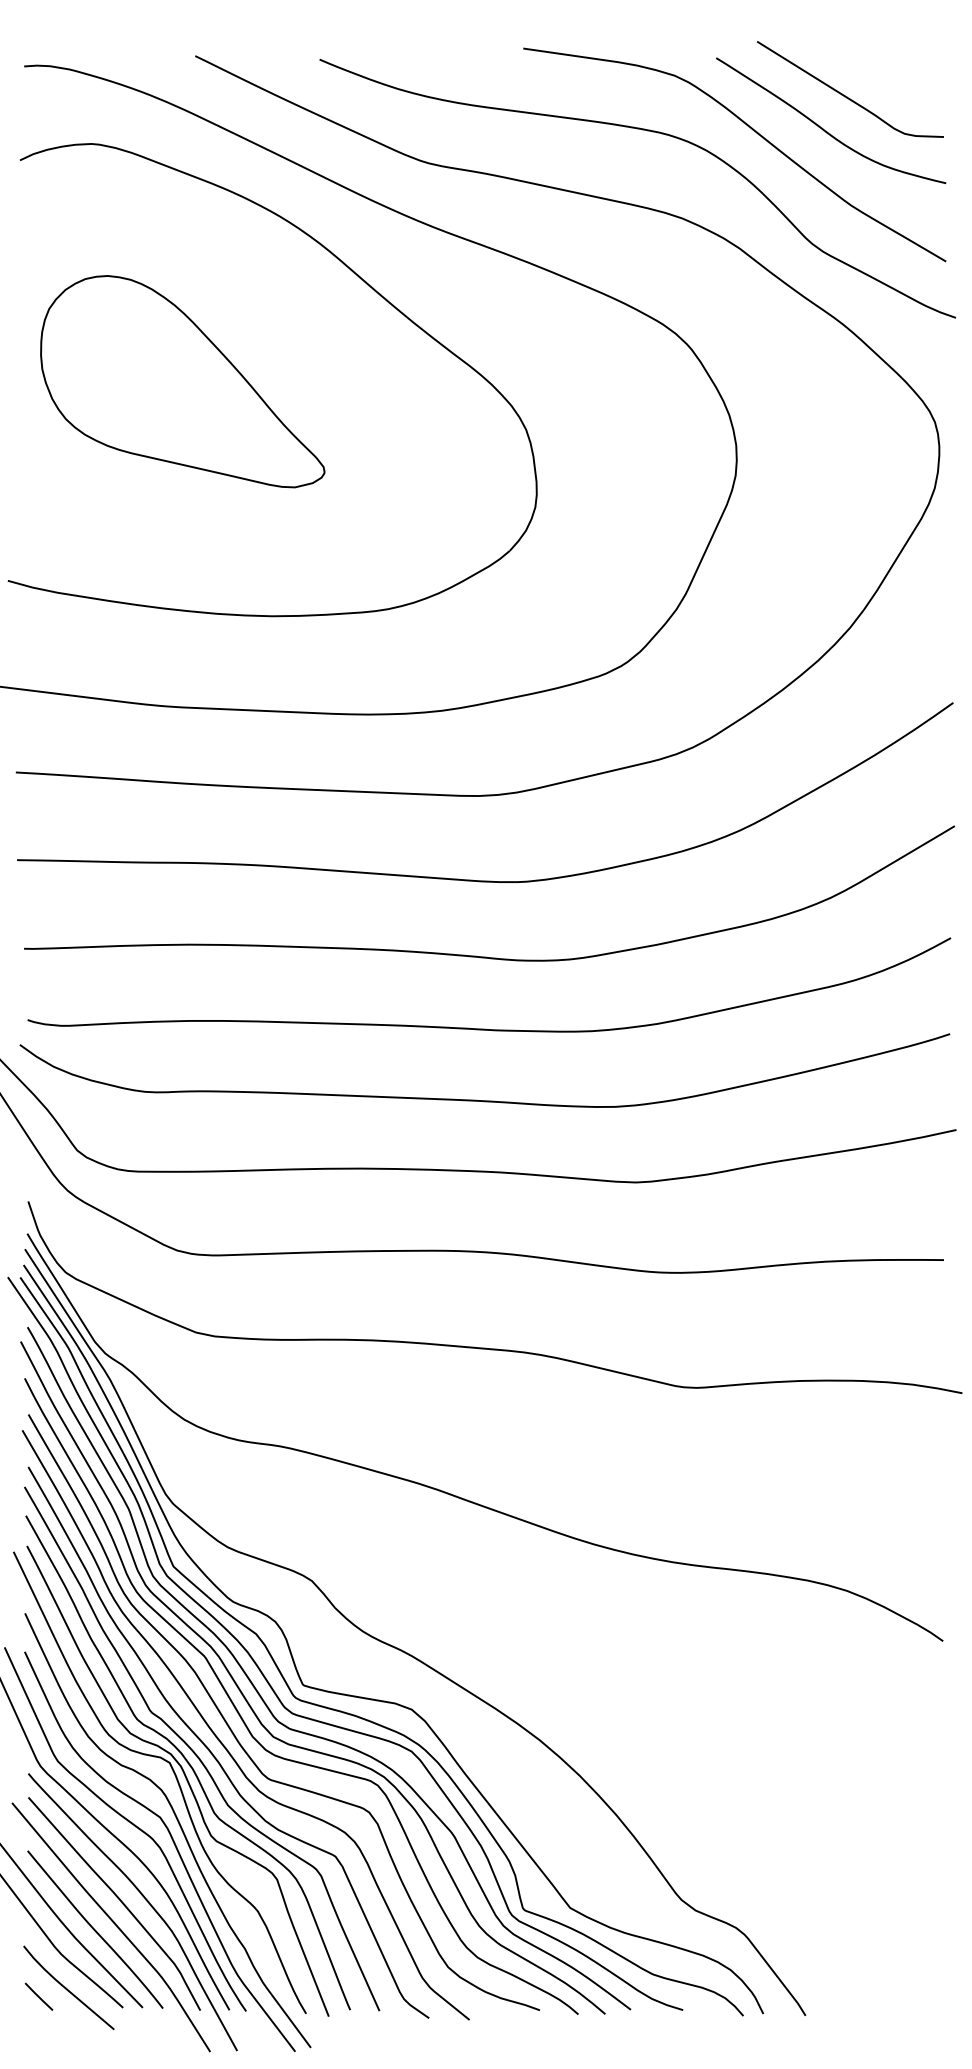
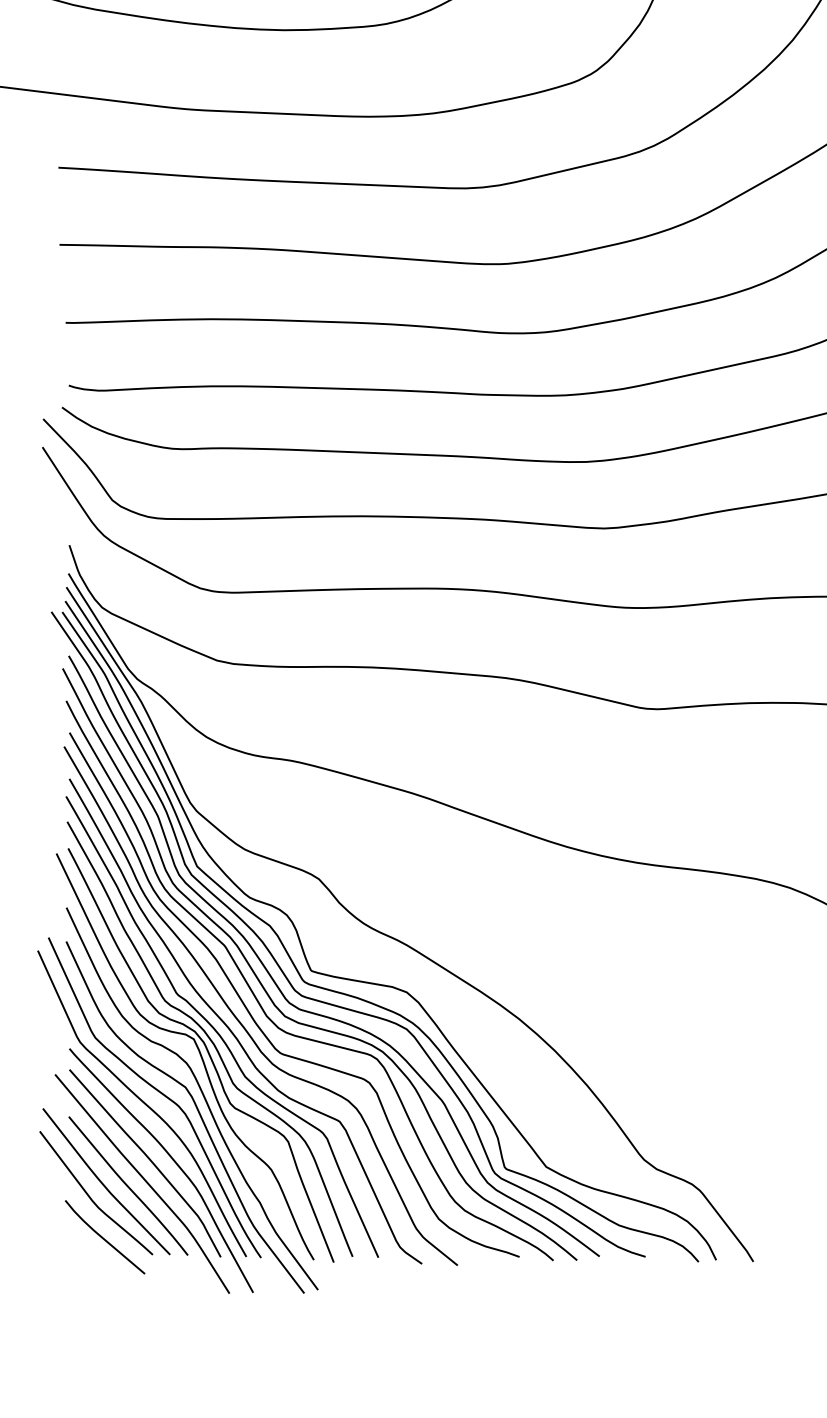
line: (38, 1996) -> (78, 1244), removed

